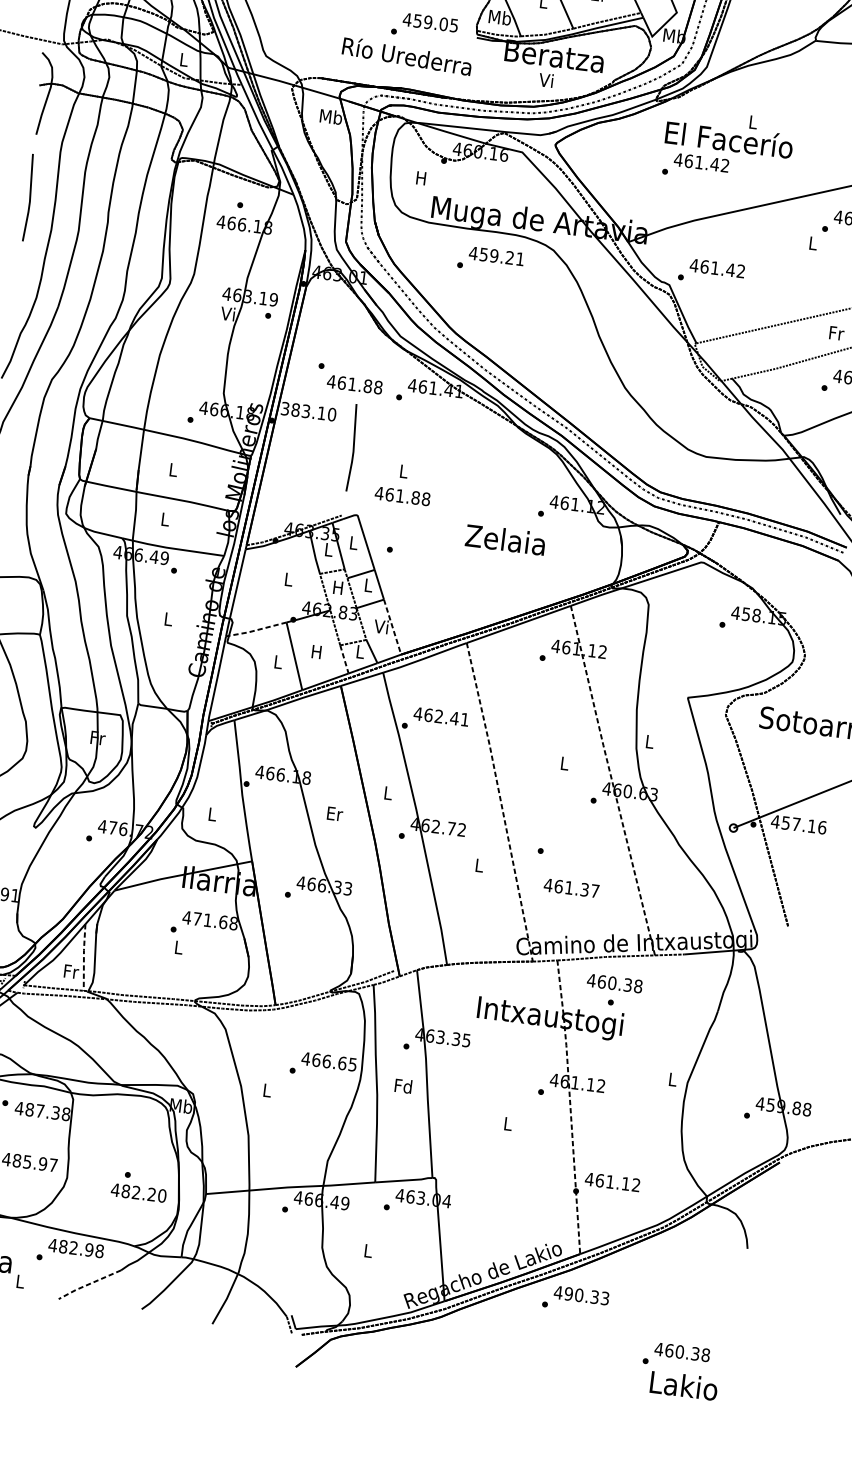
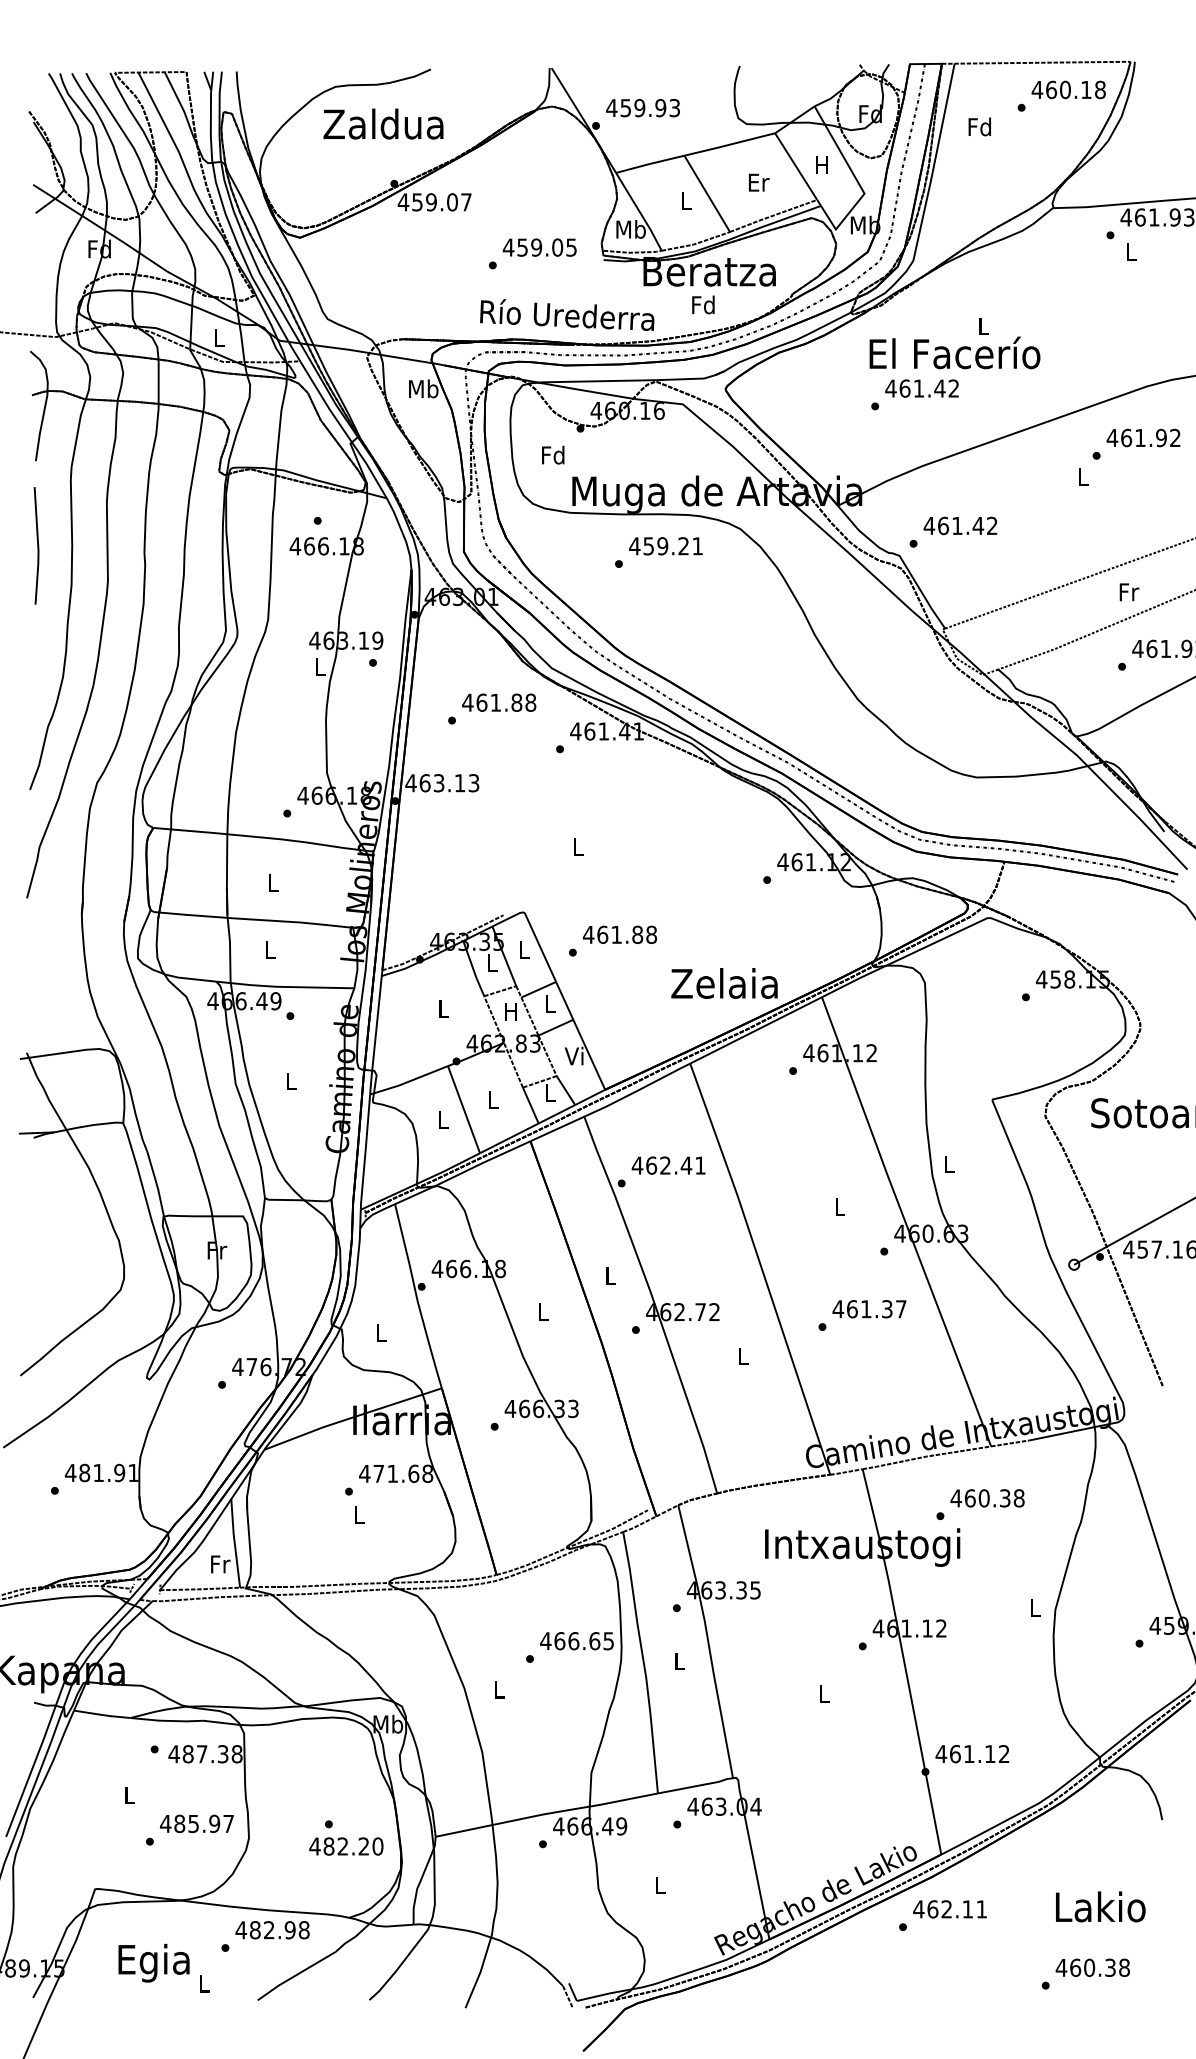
text: (407, 55) -> (567, 314), moved
text: (546, 80) -> (703, 304), Vi -> Fd
text: (421, 177) -> (553, 454), H -> Fd
text: (228, 313) -> (319, 666), Vi -> L
text: (355, 384) -> (499, 702), moved
text: (308, 411) -> (442, 783), 383.10 -> 463.13
line: (353, 447) -> (507, 823), removed
text: (402, 496) -> (619, 934), moved
text: (505, 539) -> (724, 983), moved
line: (392, 627) -> (589, 1055), dashed -> solid
line: (255, 630) -> (408, 1081), dashed -> solid
text: (316, 651) -> (492, 1099), H -> L
line: (344, 659) -> (530, 1105), dashed -> solid
line: (612, 781) -> (905, 1222), dashed -> solid
line: (500, 801) -> (761, 1268), dashed -> solid
text: (334, 813) -> (543, 1311), Er -> L
text: (571, 888) -> (869, 1309), moved
line: (83, 957) -> (234, 1543), dashed -> solid
text: (614, 983) -> (987, 1498), moved
text: (403, 1085) -> (679, 1660), Fd -> L
line: (570, 1106) -> (903, 1660), dashed -> solid
line: (89, 1284) -> (295, 1975), dashed -> solid
text: (586, 1296) -> (956, 1909), 490.33 -> 462.11
text: (683, 1385) -> (1100, 1906), moved

